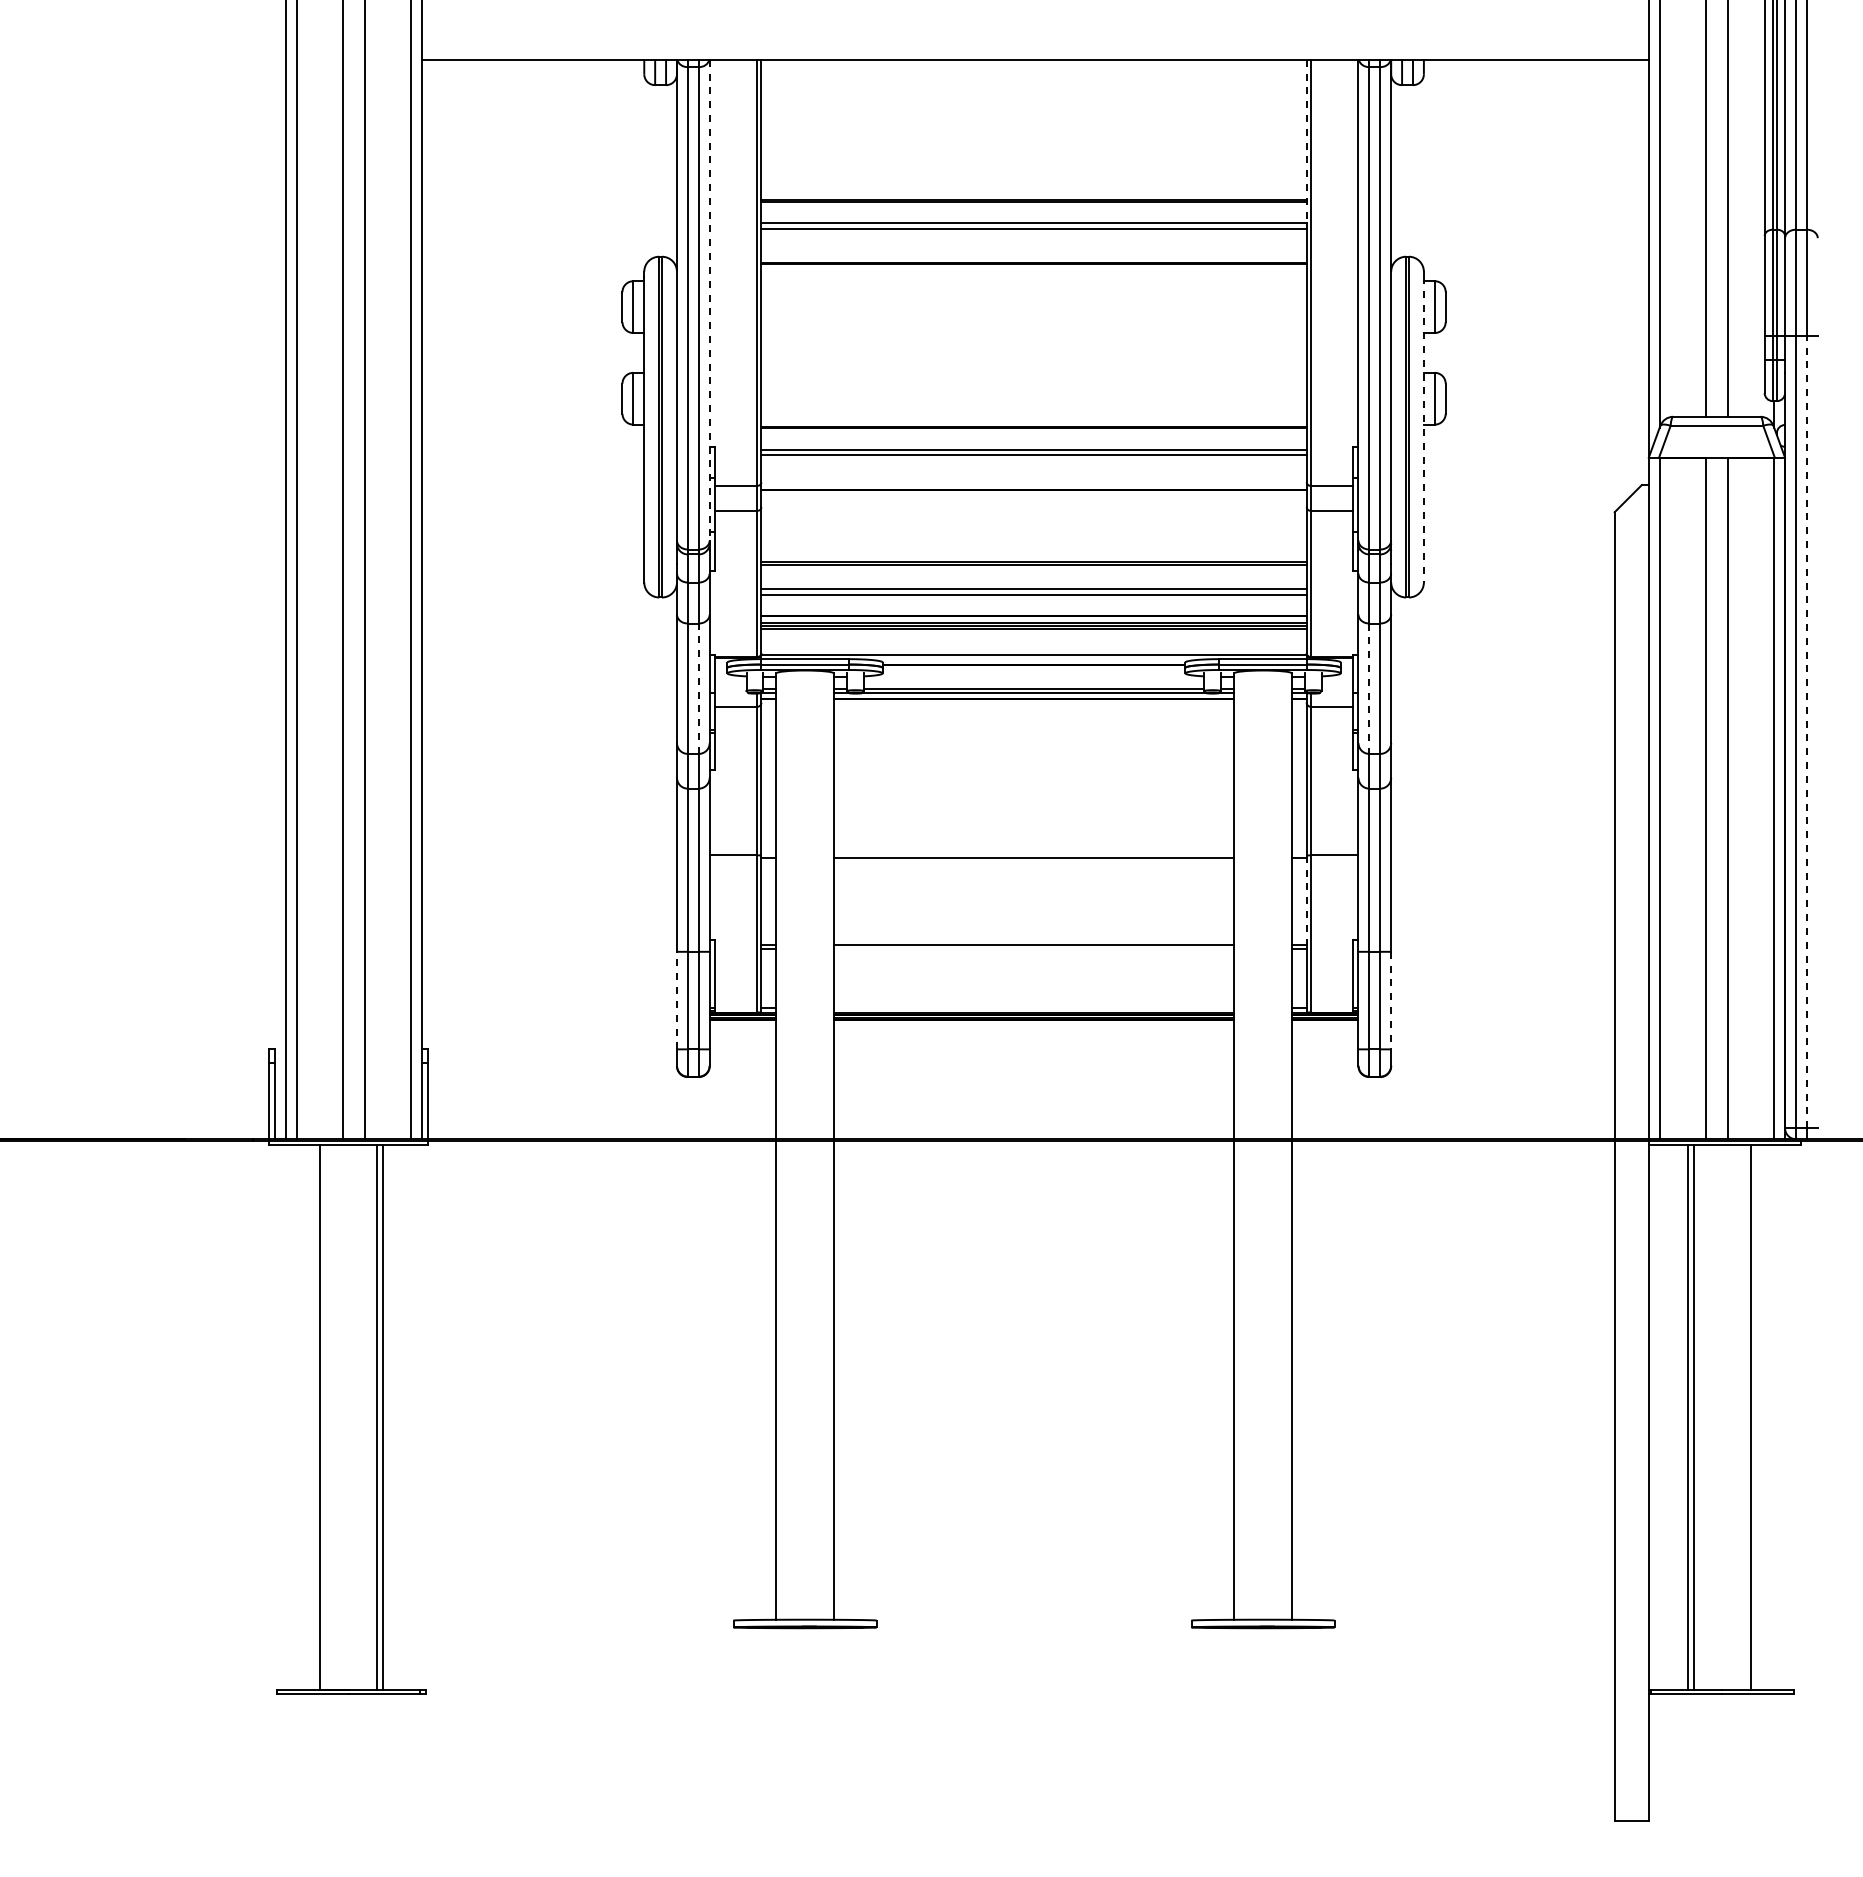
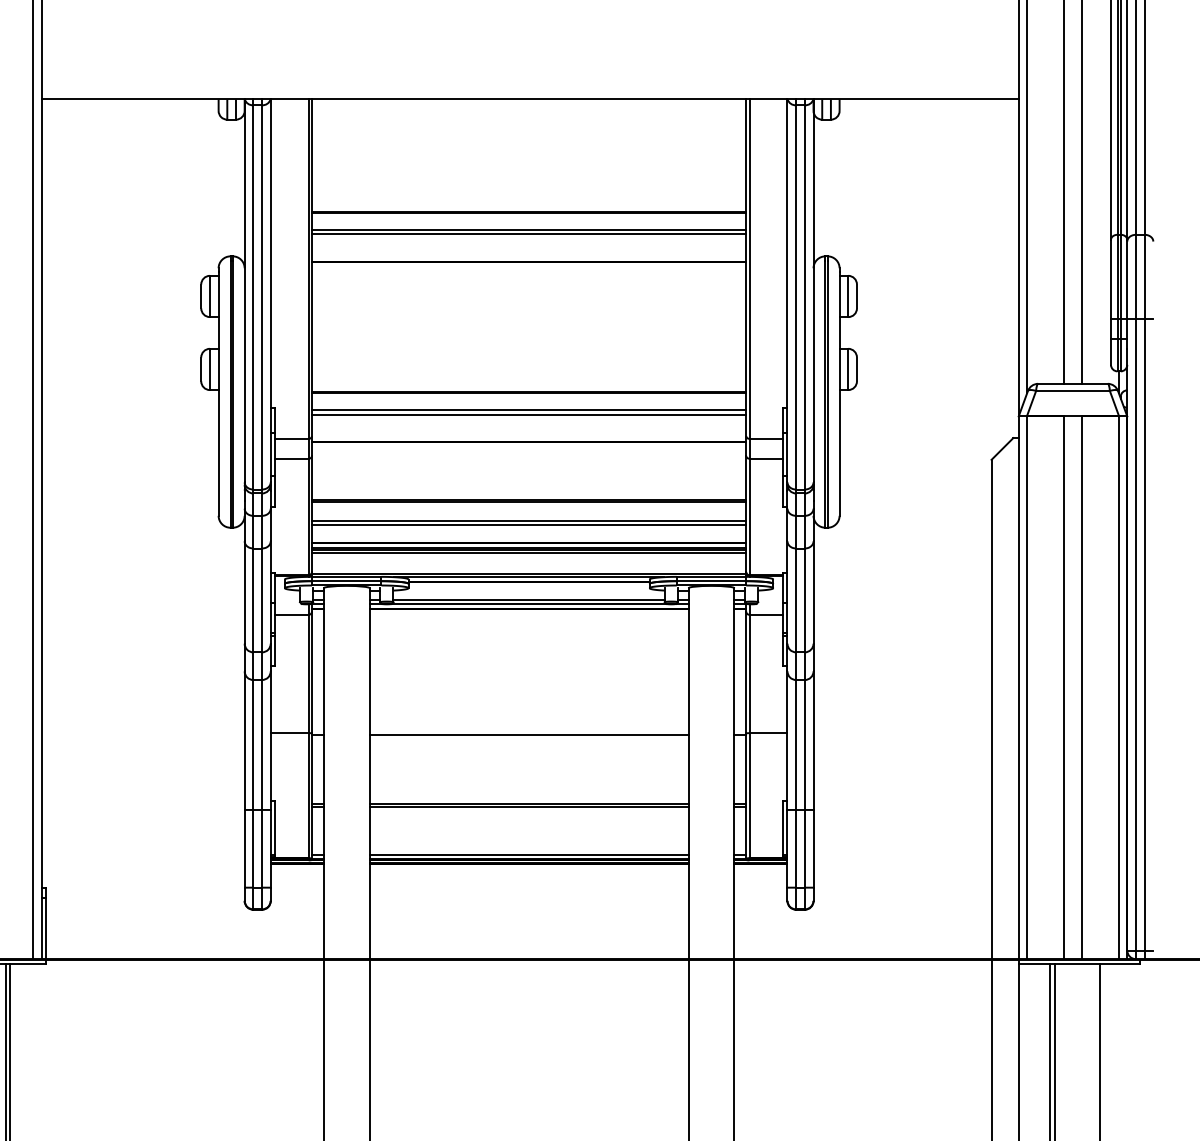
line: (1306, 141) -> (746, 164), dashed -> solid
line: (709, 300) -> (270, 291), dashed -> solid
line: (1423, 429) -> (839, 393), dashed -> solid
line: (1033, 659) -> (528, 577), added
line: (698, 688) -> (261, 600), dashed -> solid
line: (1369, 689) -> (796, 601), dashed -> solid
line: (1806, 731) -> (1144, 634), dashed -> solid
line: (1306, 900) -> (746, 769), dashed -> solid
line: (1033, 948) -> (528, 807), added
line: (676, 1000) -> (244, 848), dashed -> solid
line: (1391, 1000) -> (813, 848), dashed -> solid
line: (1033, 1008) -> (528, 855), added

